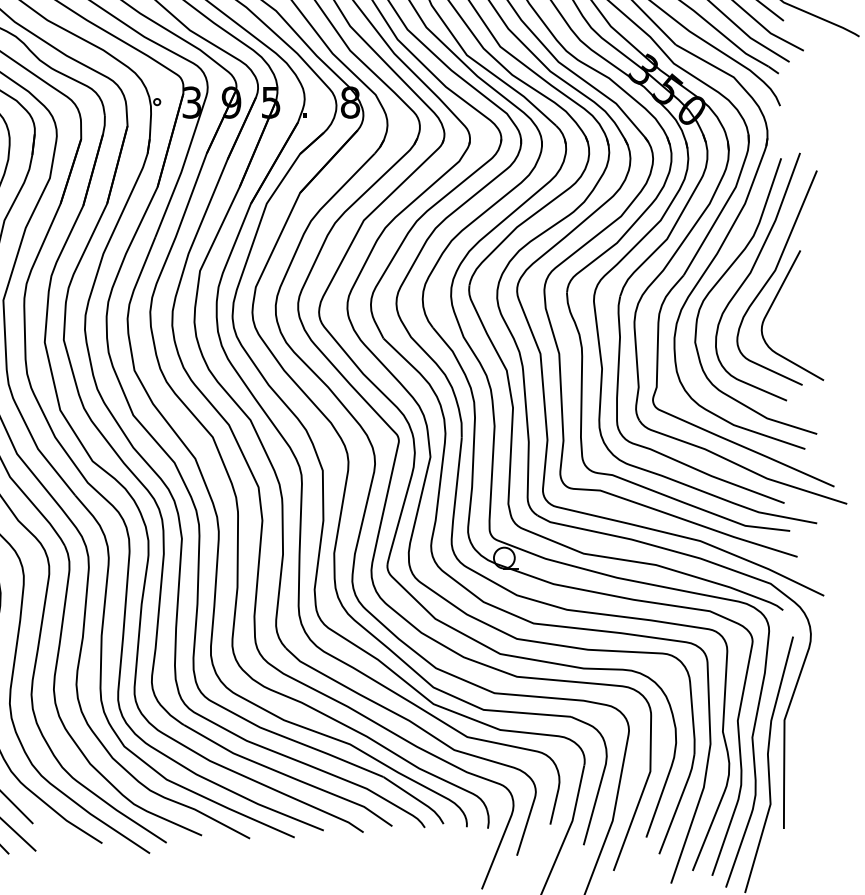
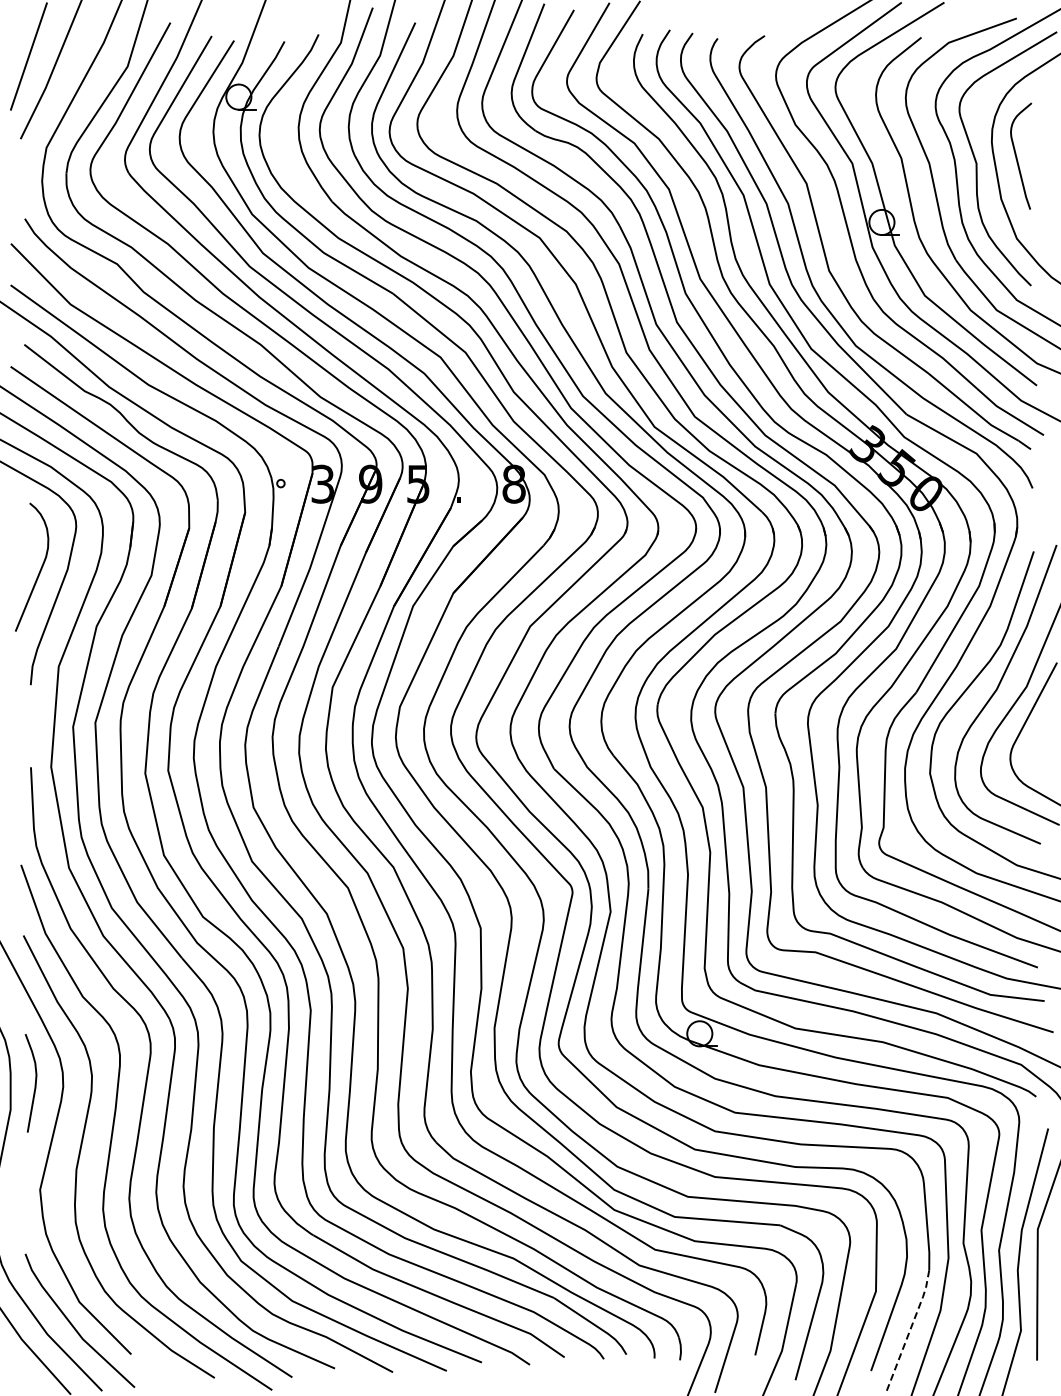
line: (678, 804) -> (910, 1330), solid -> dashed

